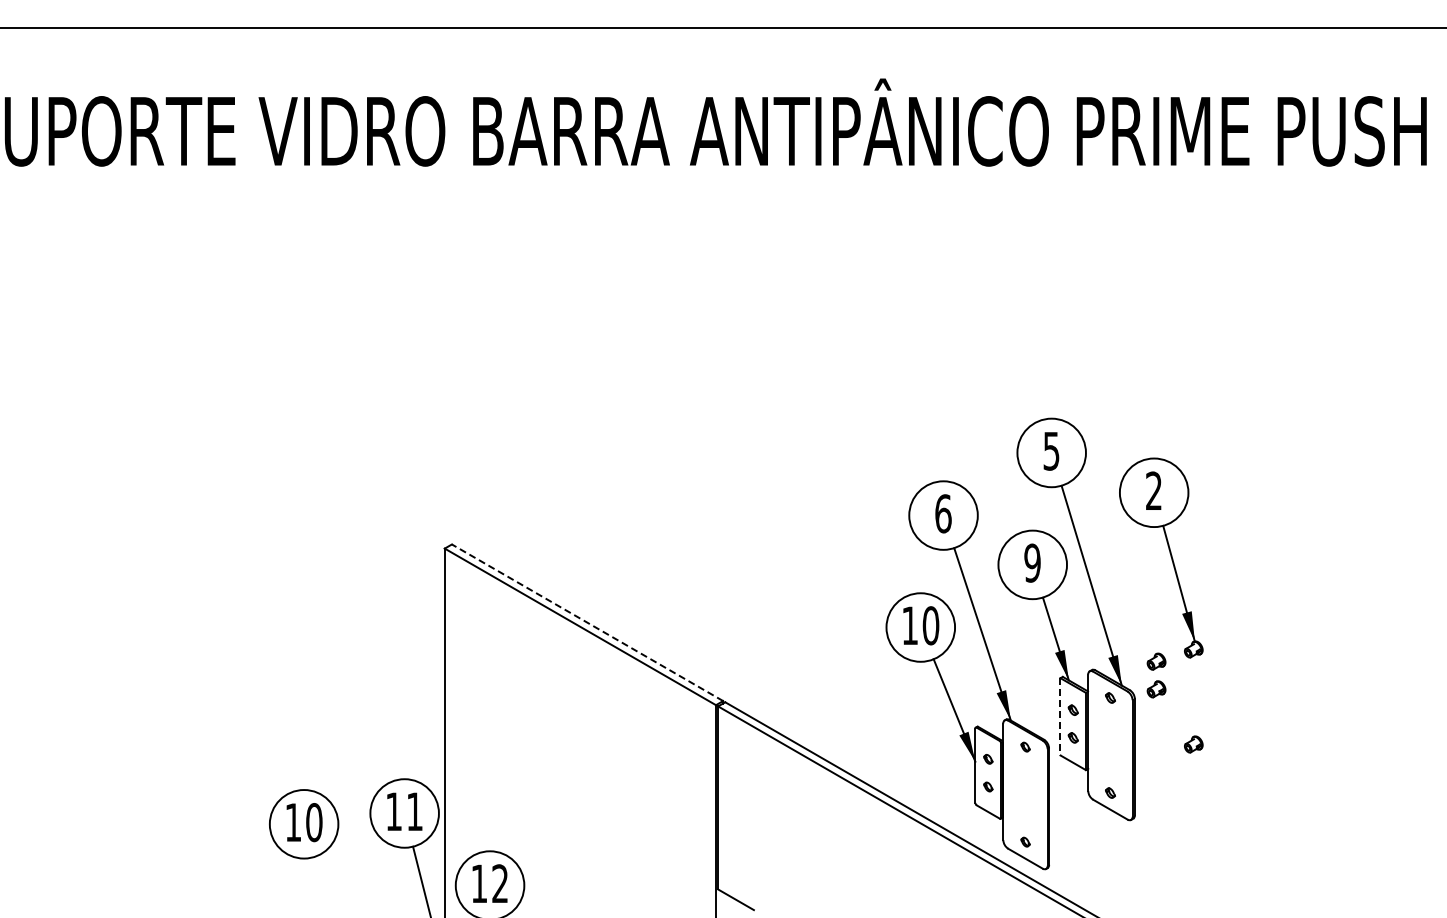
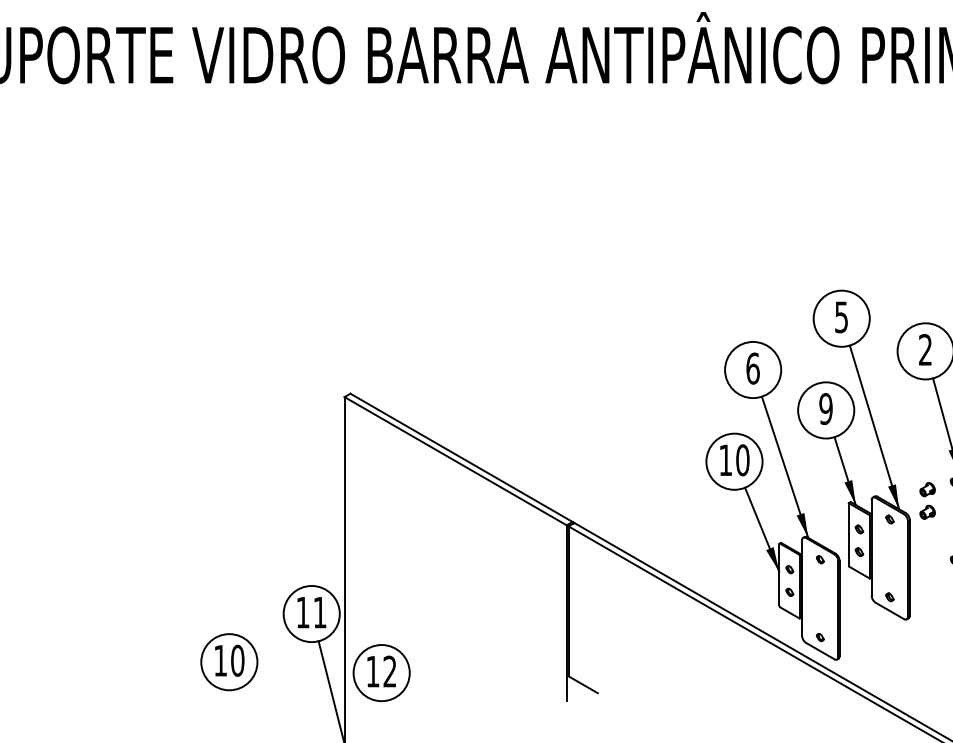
line: (587, 622) -> (461, 457), dashed -> solid
line: (1060, 717) -> (848, 535), dashed -> solid
part: (304, 824) -> (229, 662), moved

